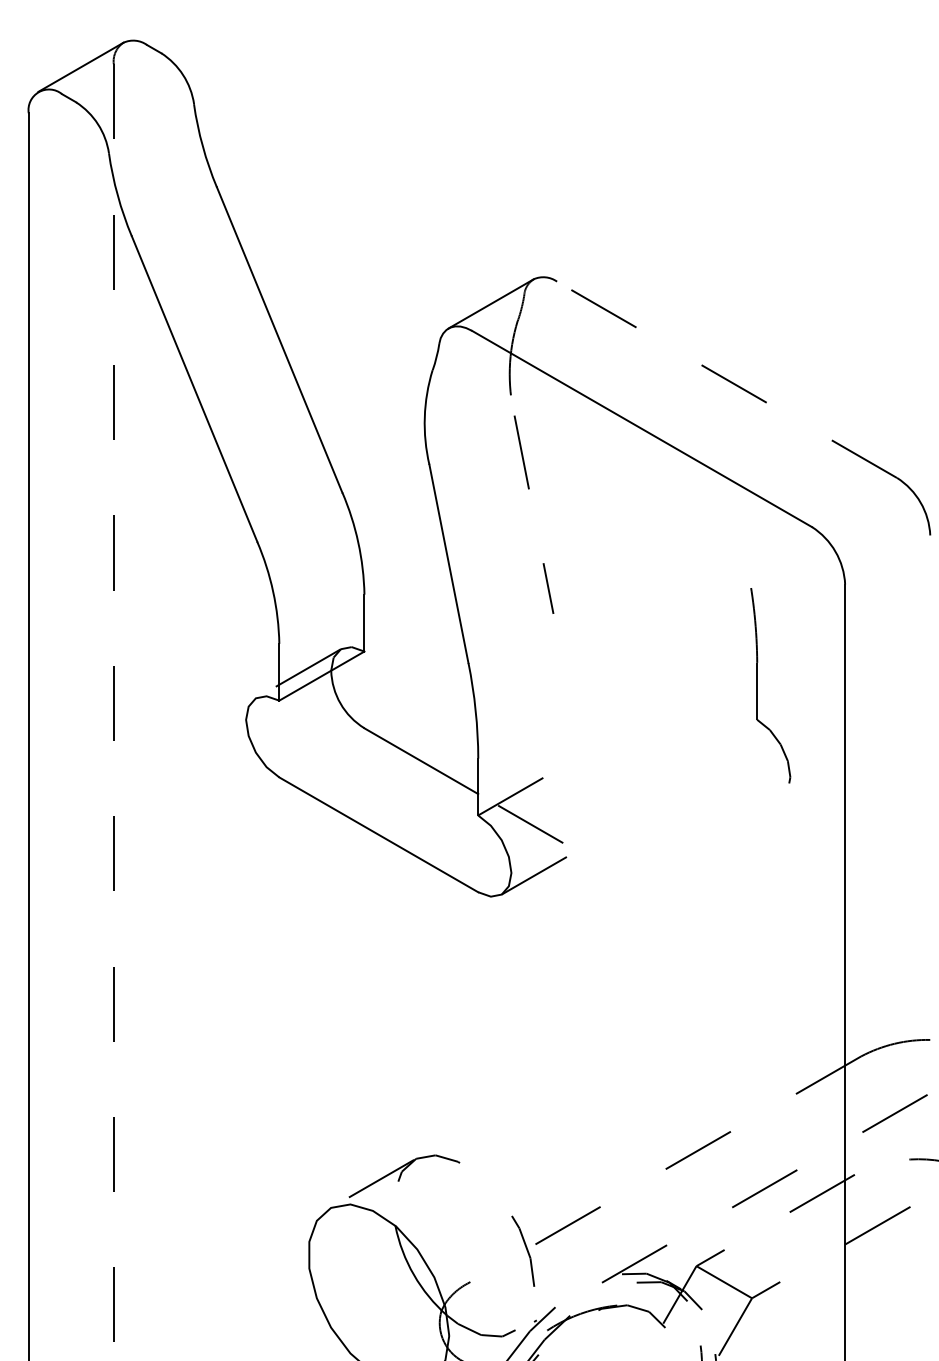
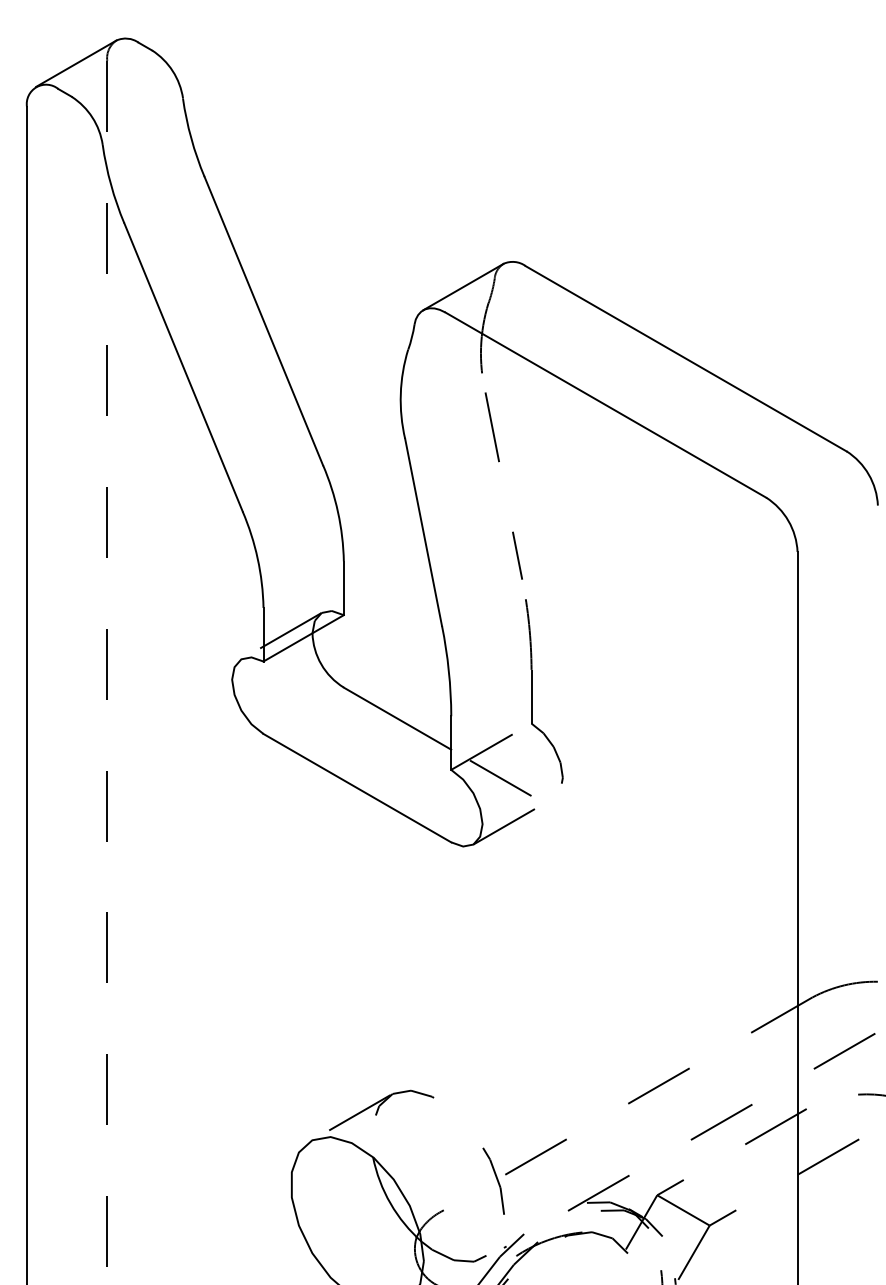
line: (726, 379) -> (685, 358), dashed -> solid
part: (758, 685) -> (532, 691), moved

